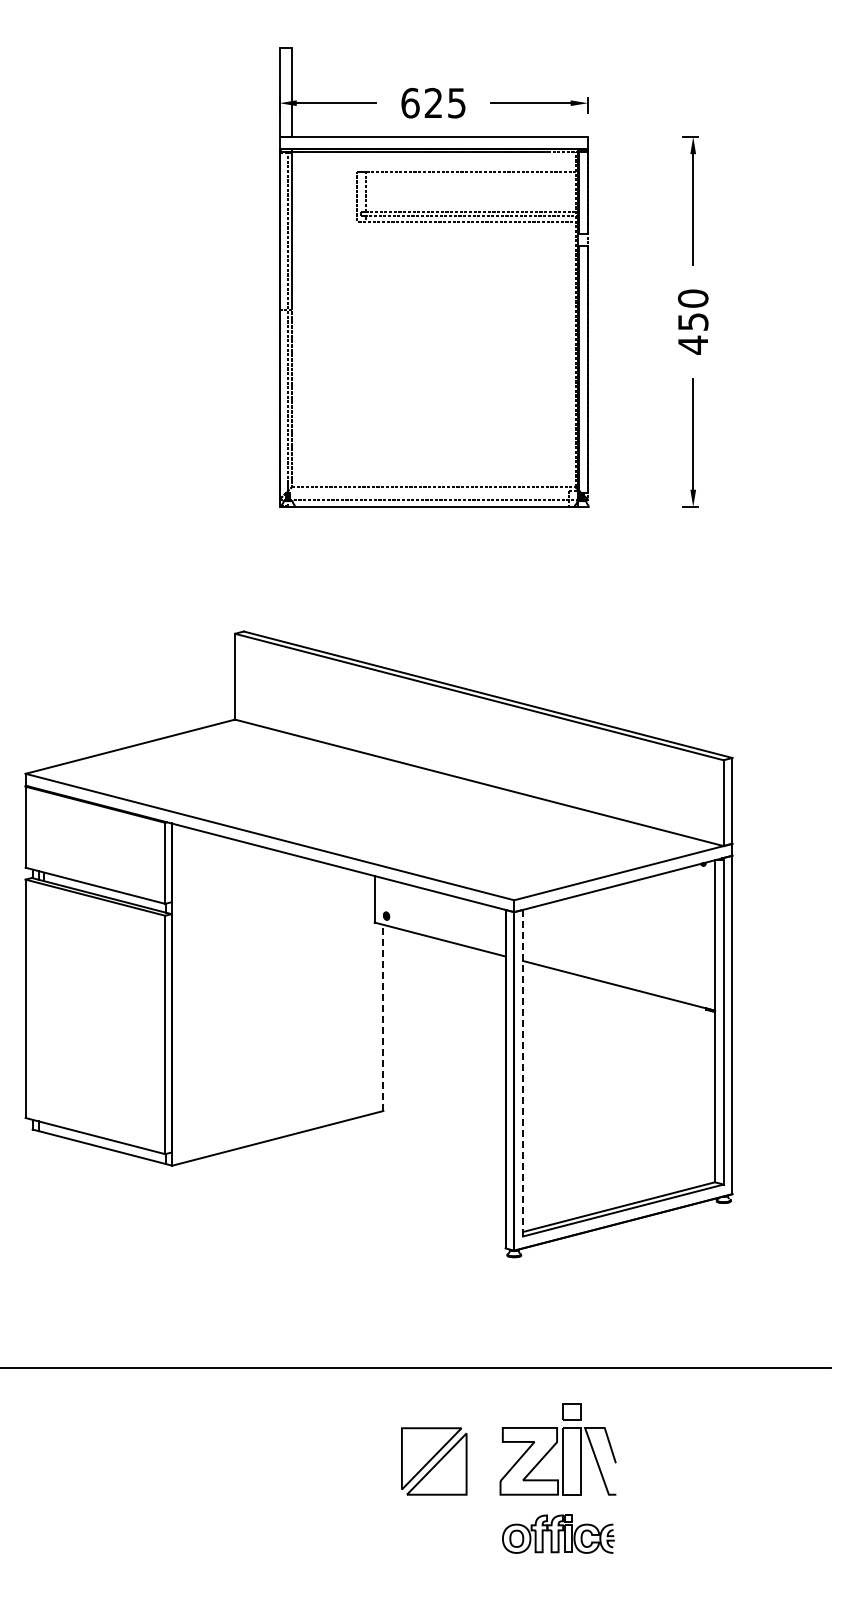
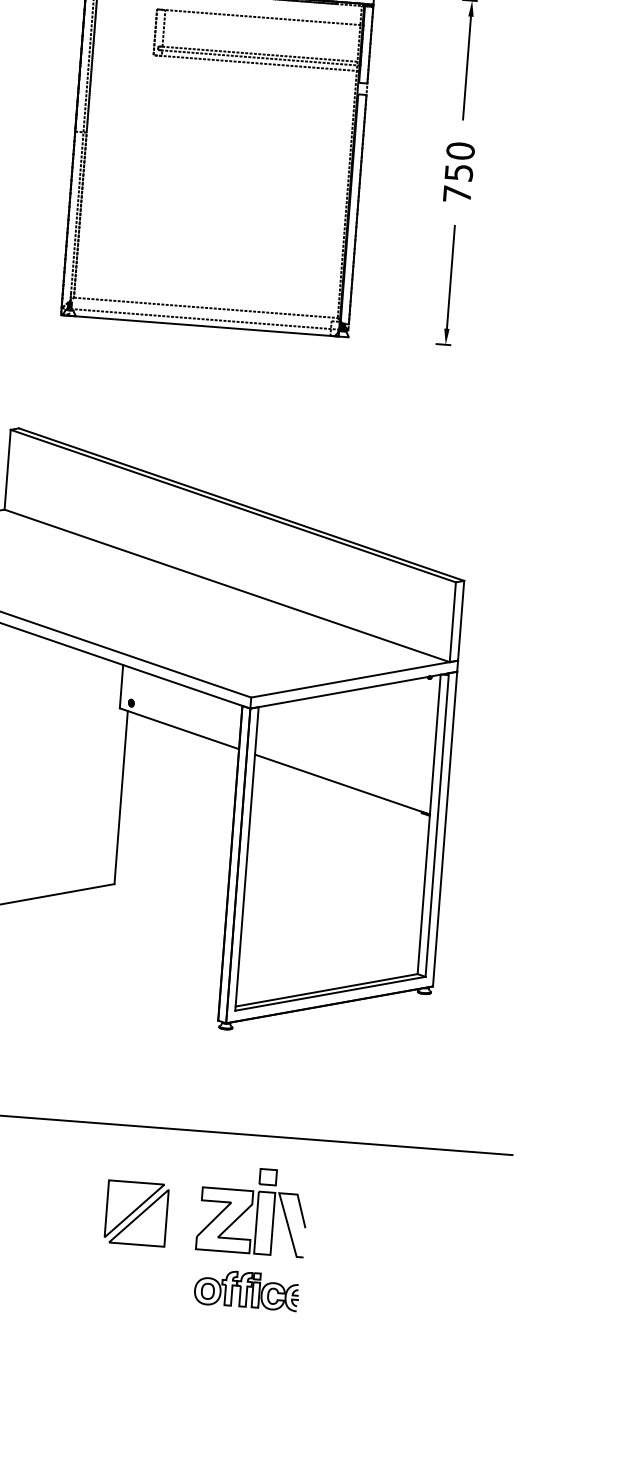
text: (692, 344) -> (456, 193), 450 -> 750
line: (383, 1017) -> (121, 797), dashed -> solid
line: (523, 1072) -> (247, 858), dashed -> solid

